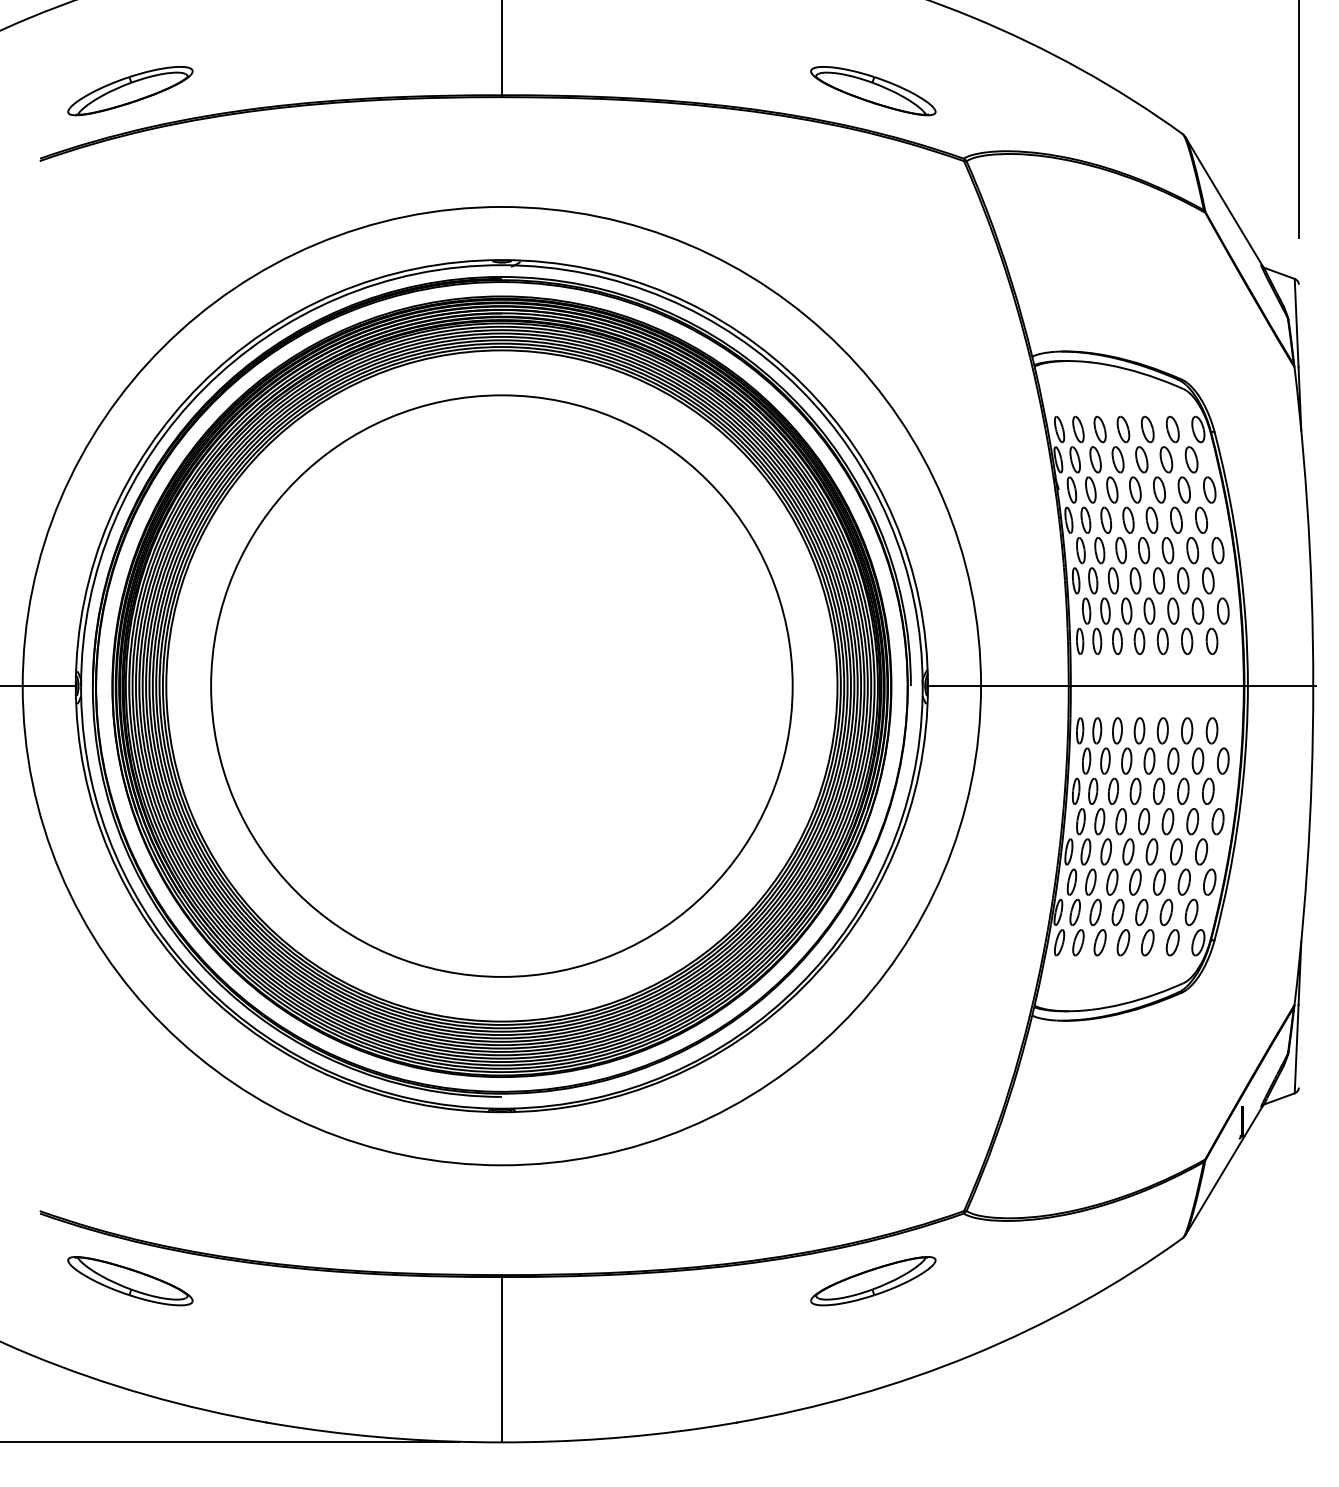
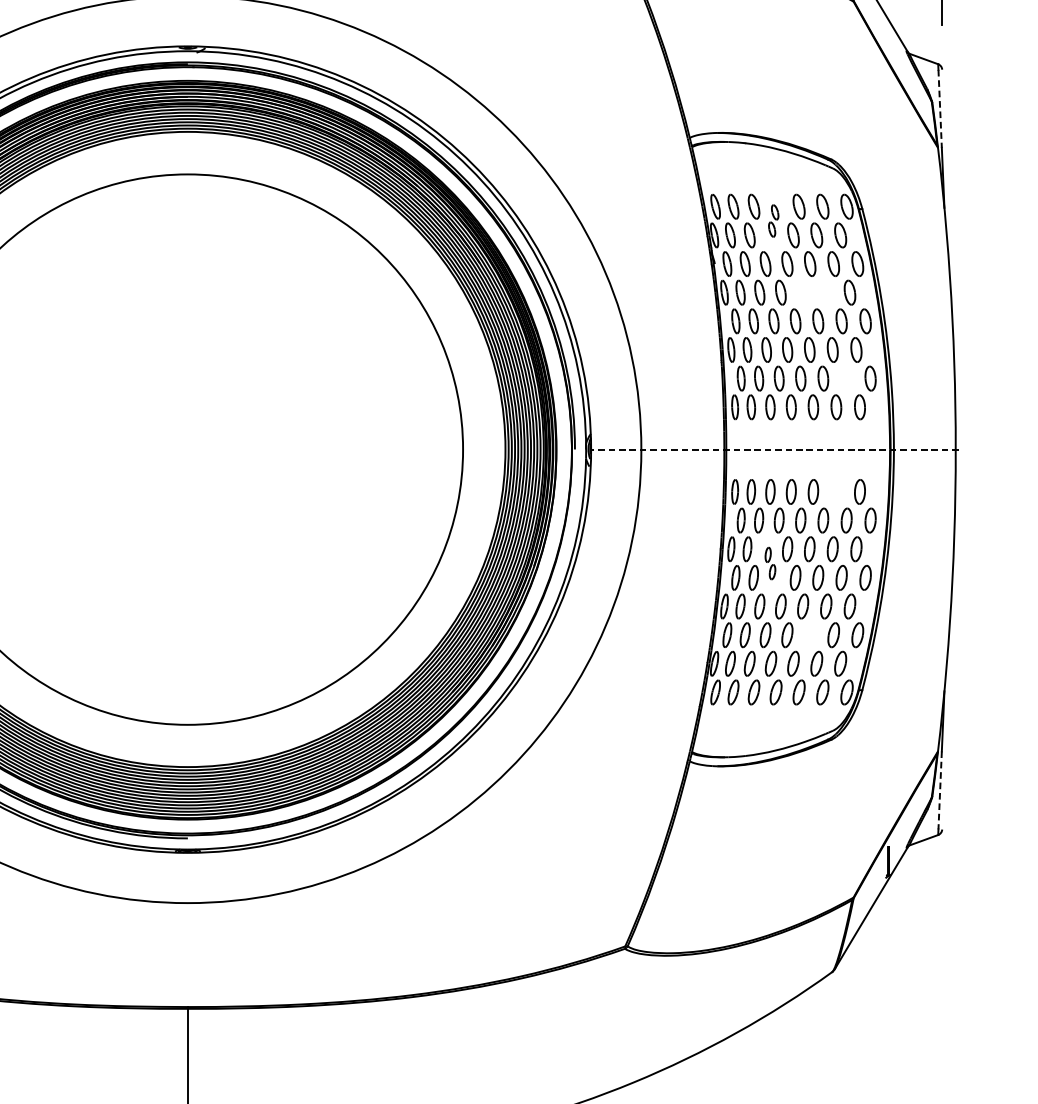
line: (1296, 326) -> (939, 109), solid -> dashed
part: (1120, 444) -> (773, 220), size x0.6
part: (1151, 519) -> (802, 291), removed
part: (1176, 519) -> (826, 291), removed
part: (1197, 610) -> (846, 378), removed
line: (1121, 686) -> (774, 449), solid -> dashed
part: (1187, 730) -> (836, 491), removed
part: (1117, 806) -> (770, 563), size x0.6
part: (1159, 881) -> (810, 634), removed
line: (1296, 1046) -> (939, 790), solid -> dashed
part: (873, 1281) -> (539, 1013), removed

